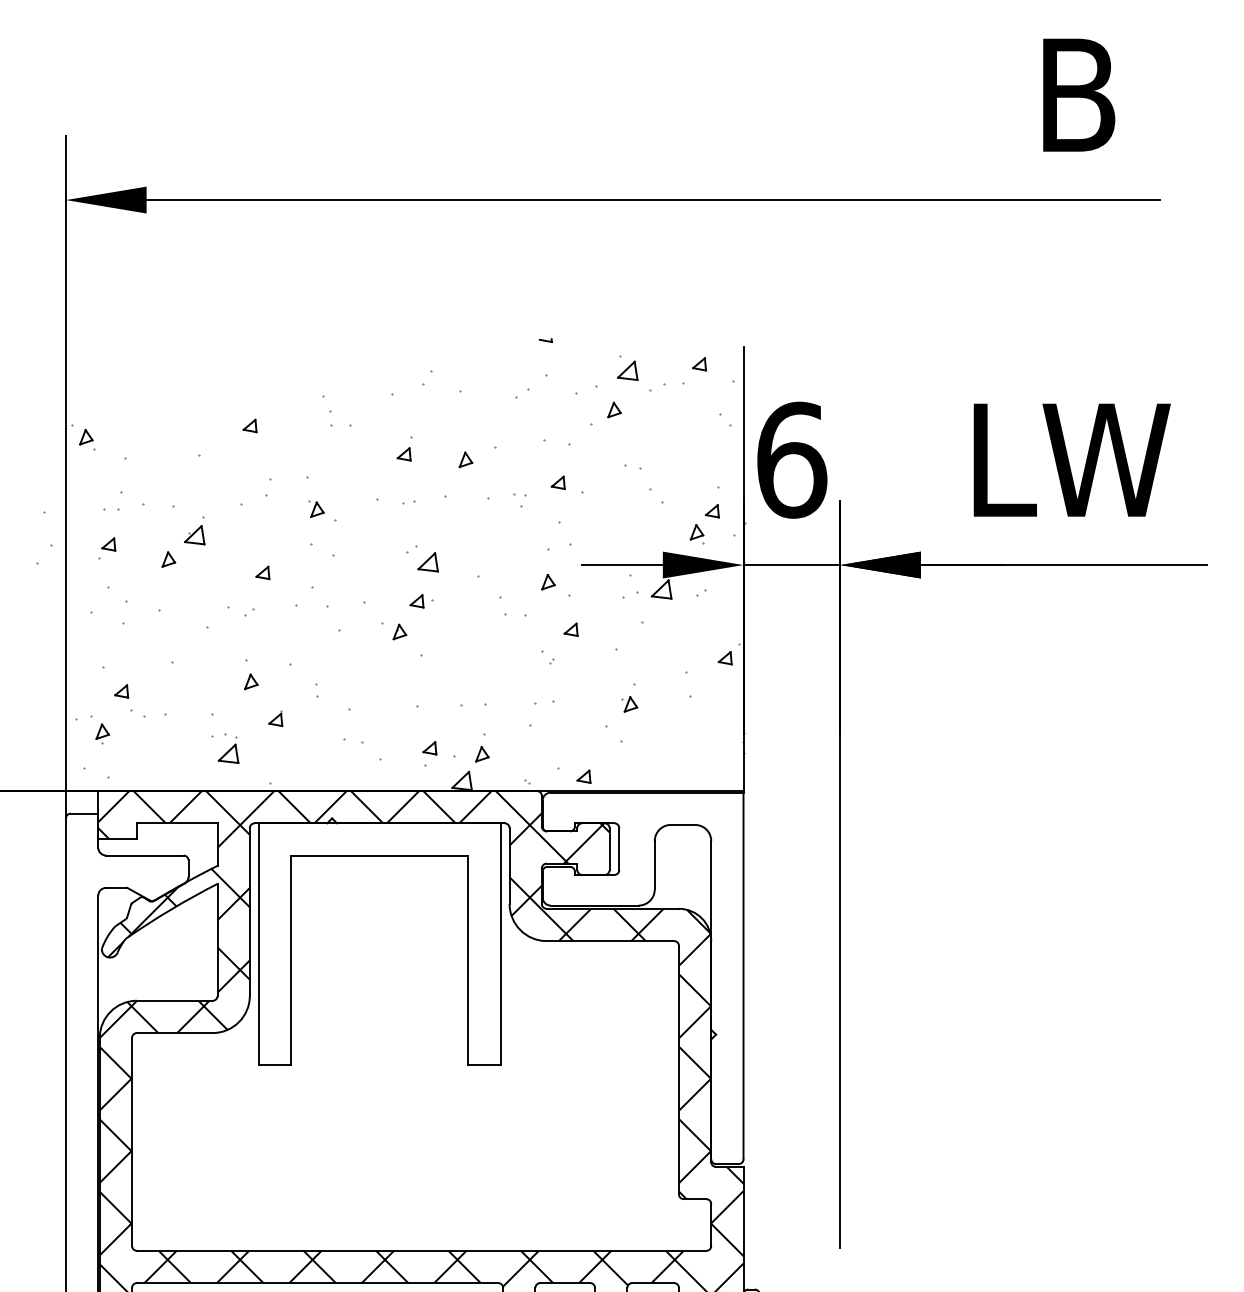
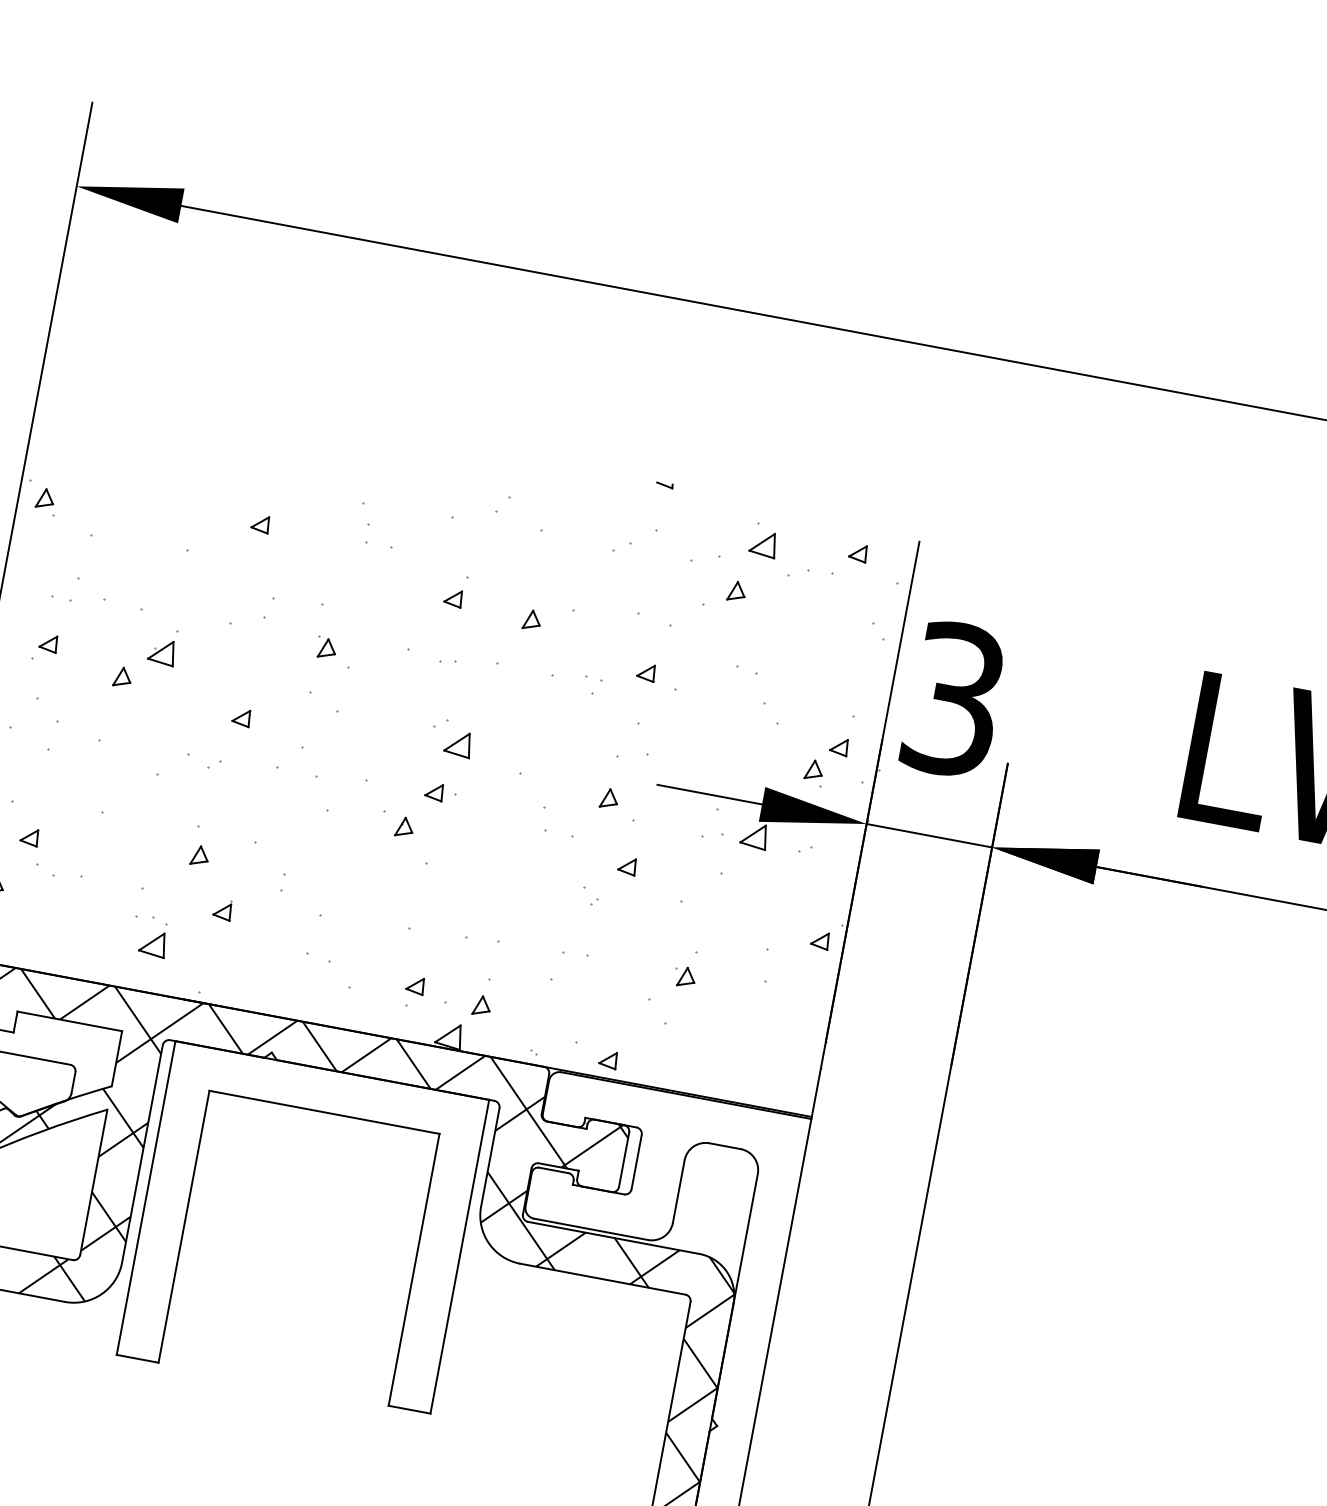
text: (792, 459) -> (955, 698), 6 -> 3

